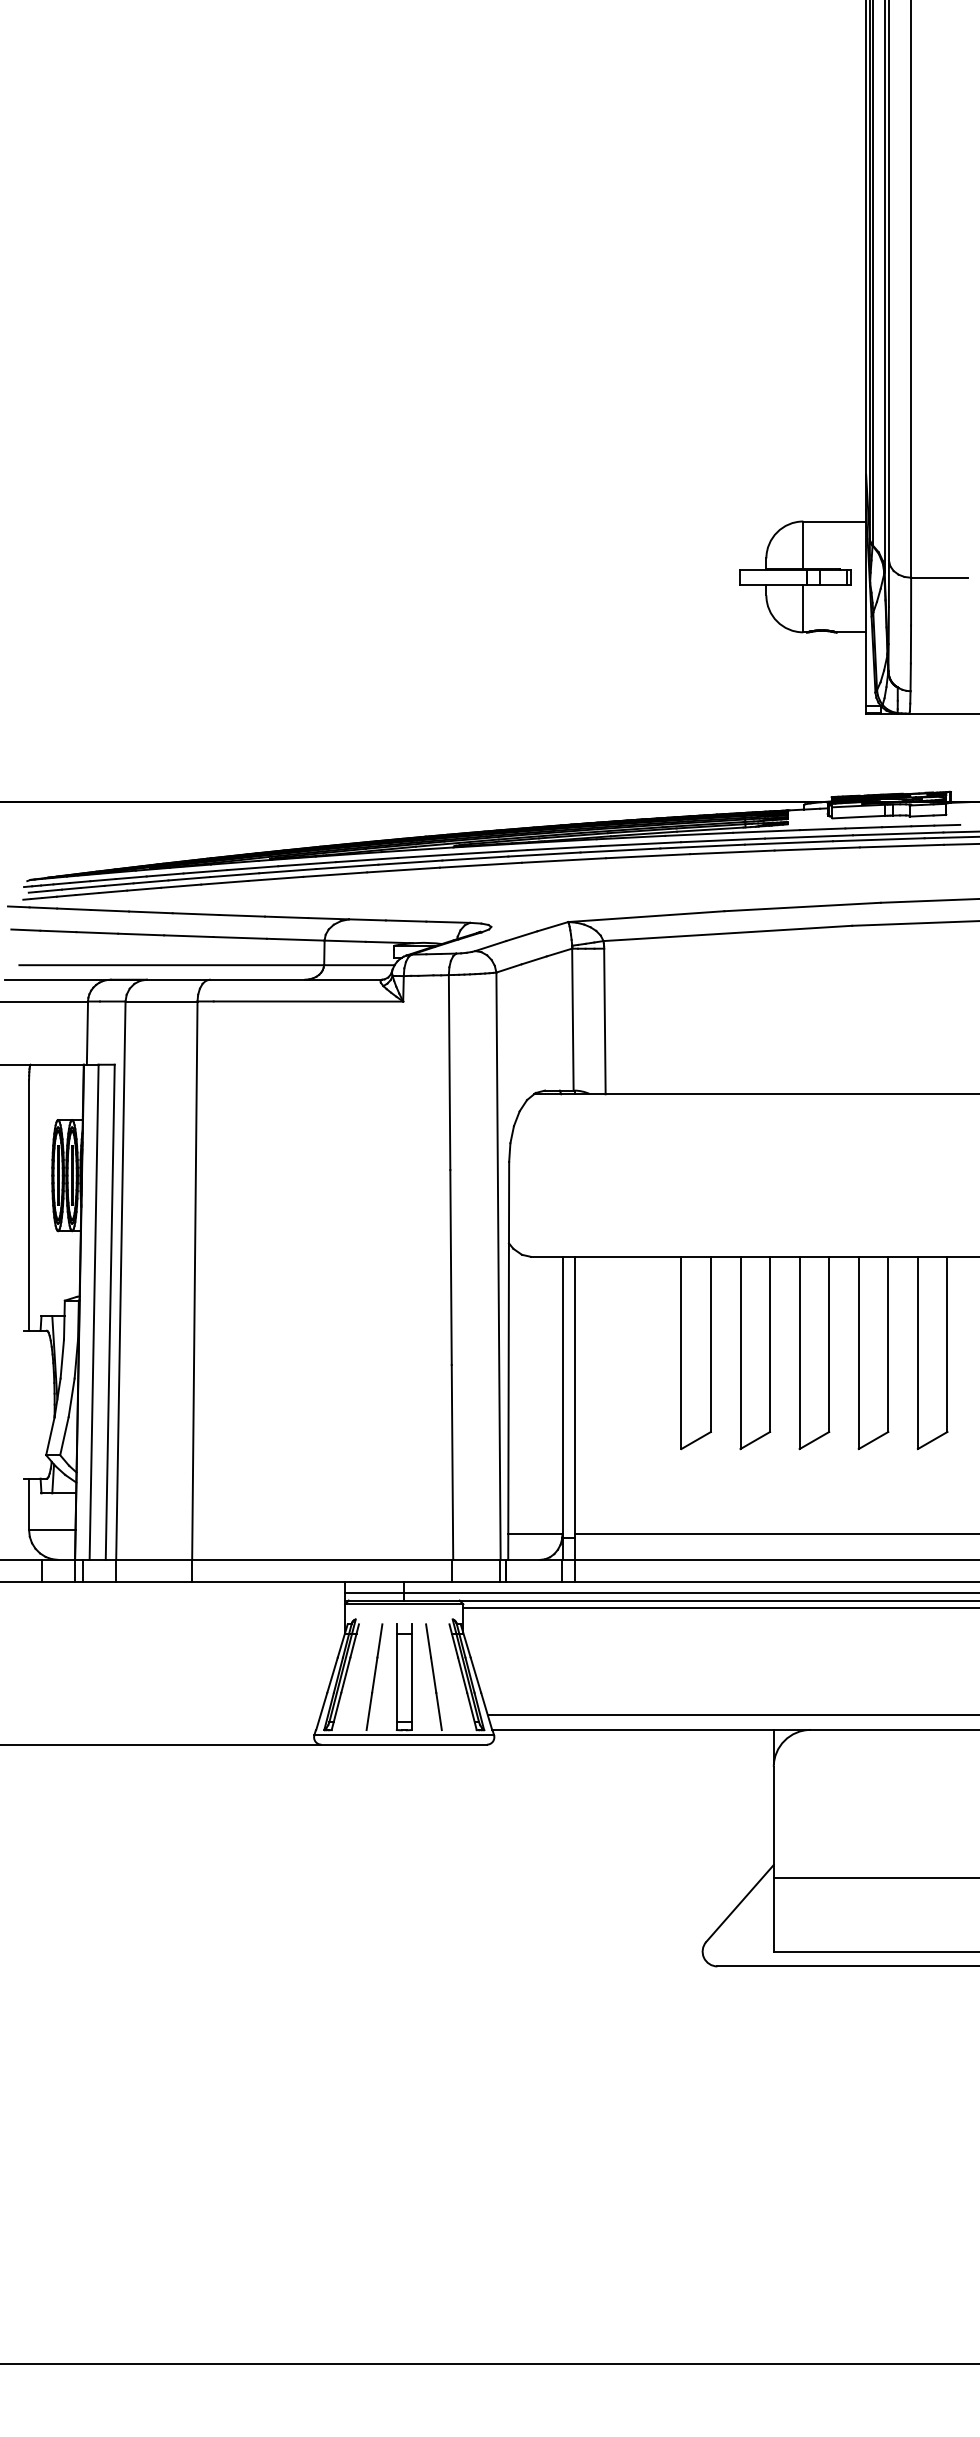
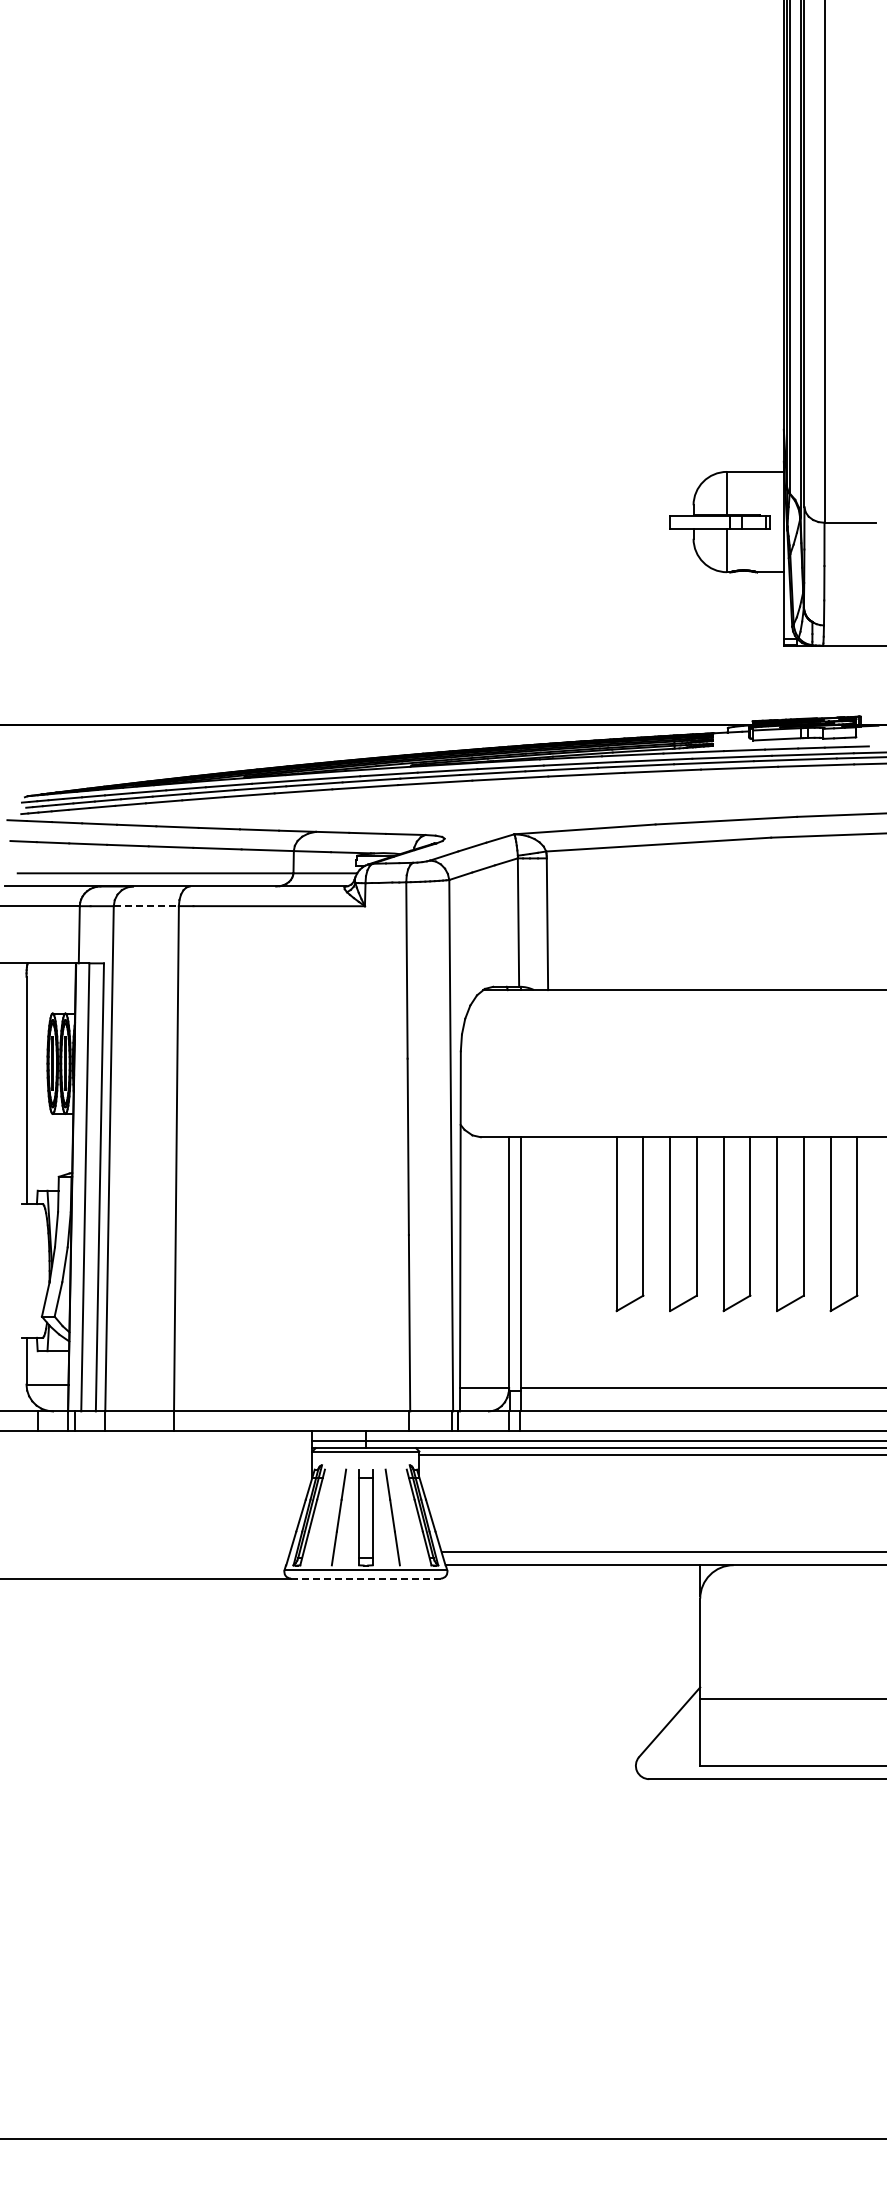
line: (161, 1001) -> (146, 906), solid -> dashed
line: (403, 1744) -> (365, 1578), solid -> dashed

